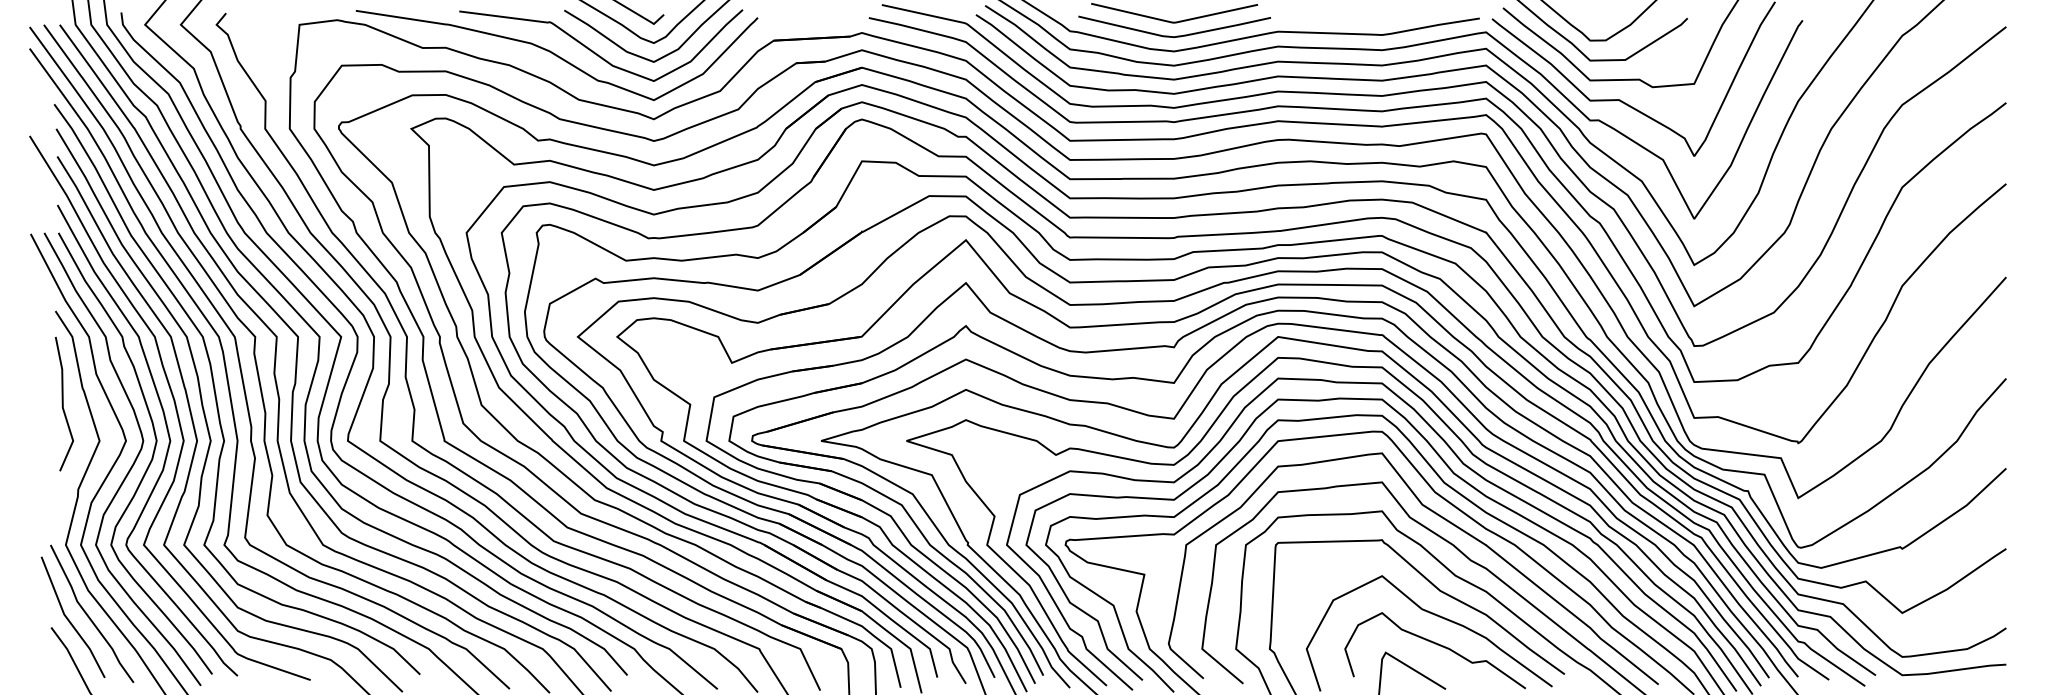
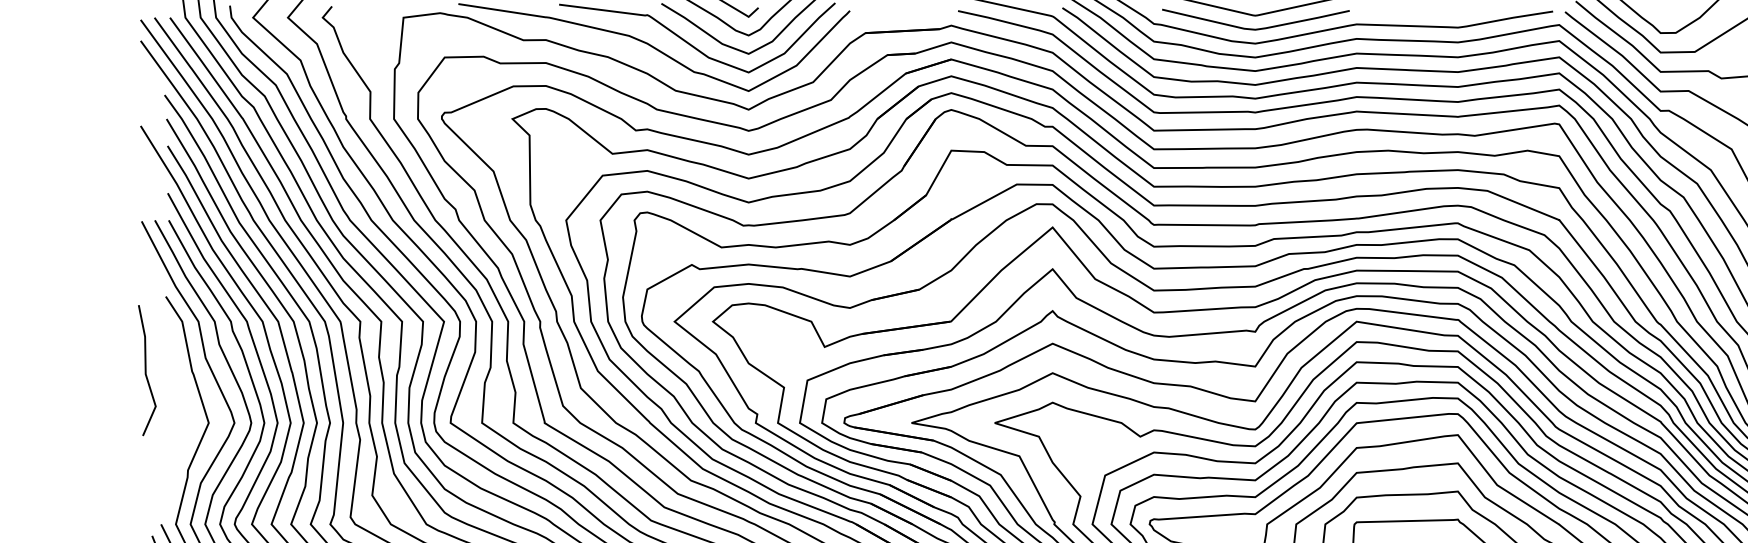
line: (63, 403) -> (146, 369), moved

